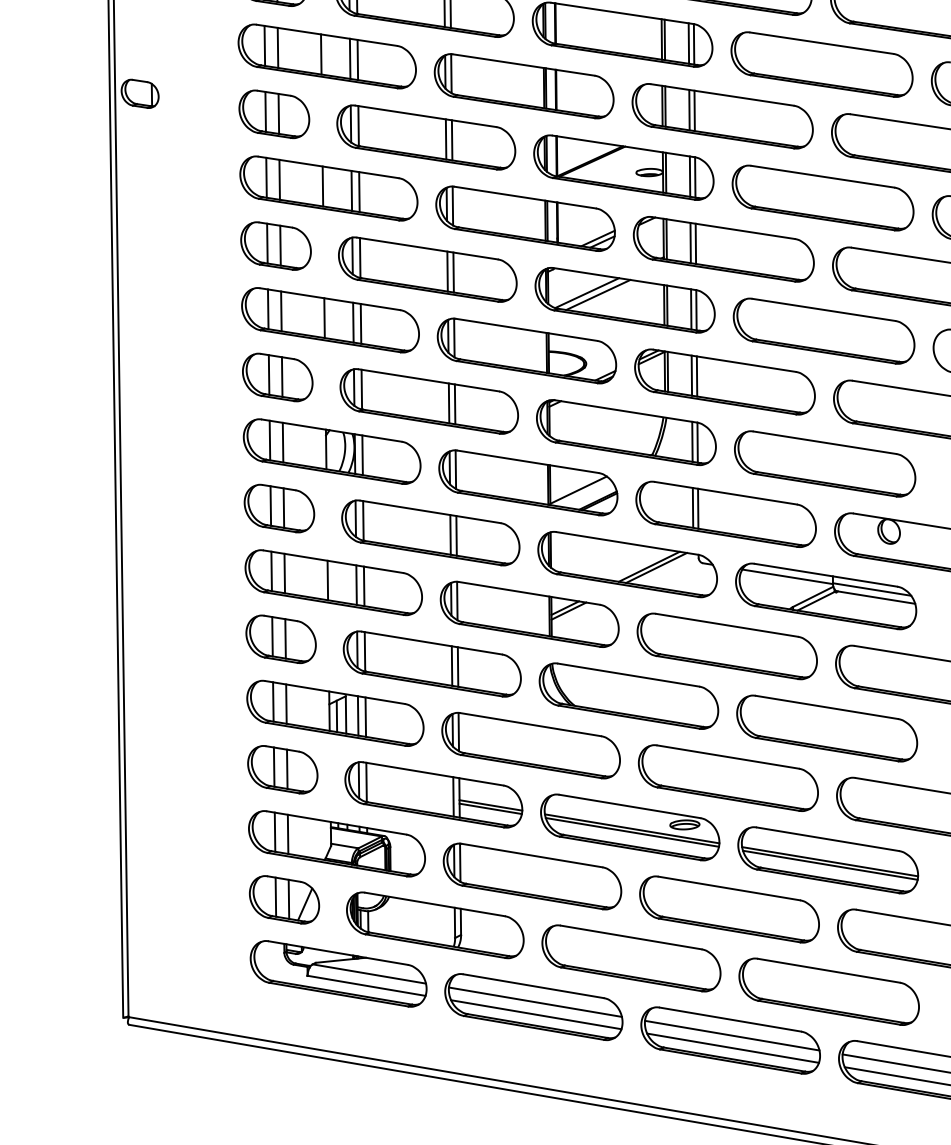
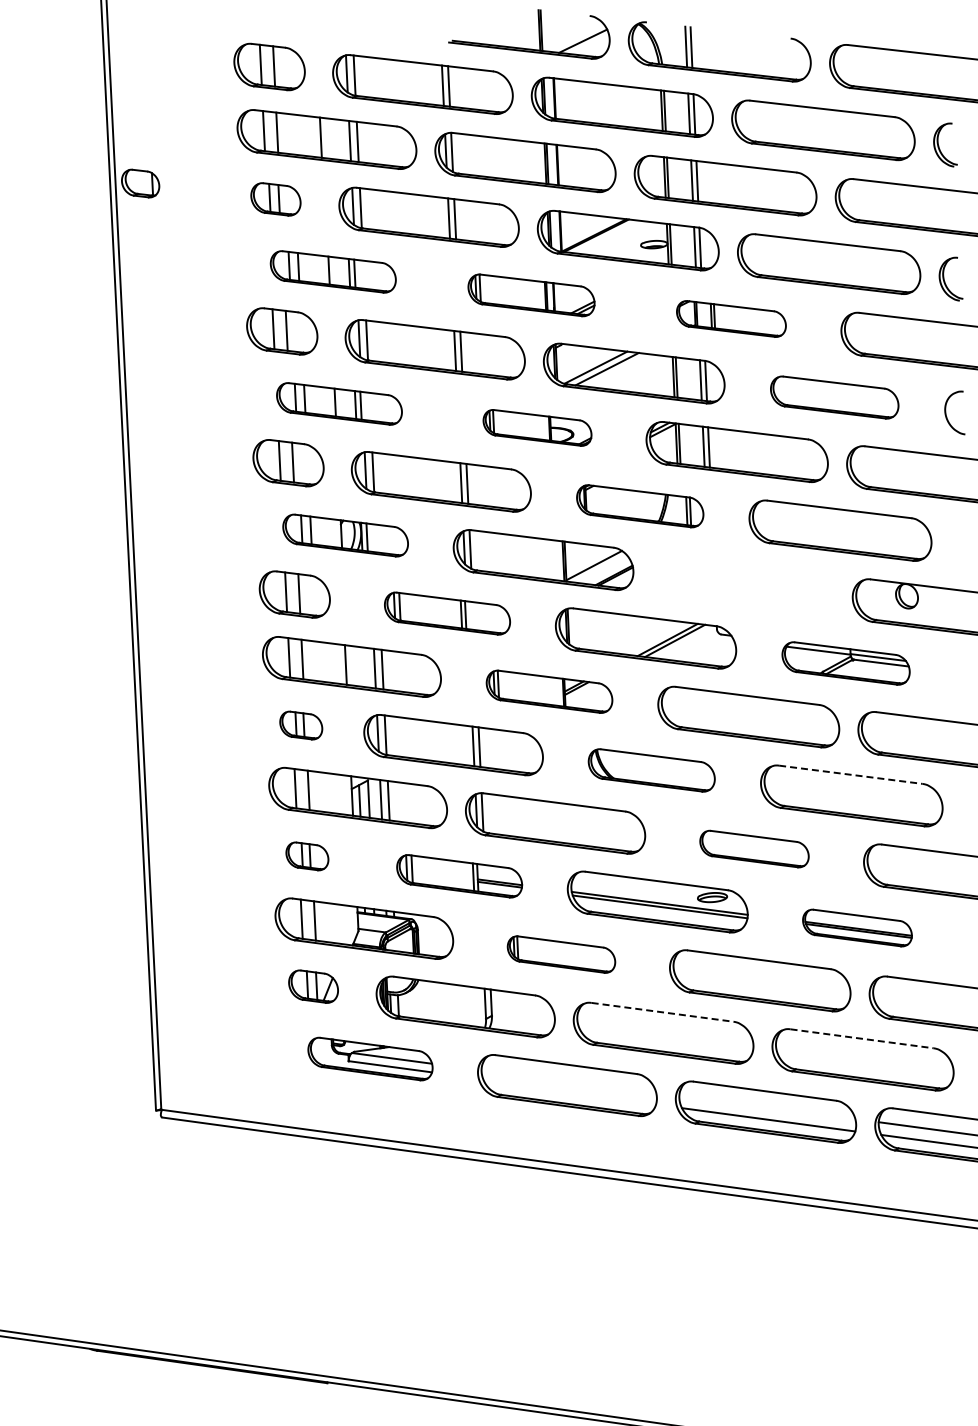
part: (273, 114) -> (275, 199), size x0.7
part: (329, 188) -> (333, 271), size x0.7
part: (525, 218) -> (531, 295), size x0.7
part: (723, 248) -> (731, 318), size x0.6
part: (330, 319) -> (339, 403), size x0.7
part: (823, 331) -> (834, 397), size x0.7
part: (526, 350) -> (537, 427), size x0.6
part: (626, 432) -> (640, 506), size x0.7
part: (331, 451) -> (345, 535), size x0.7
part: (725, 514) -> (742, 584), removed
part: (430, 532) -> (447, 613), size x0.7
part: (825, 596) -> (845, 663), size x0.7
part: (529, 613) -> (549, 691), size x0.7
part: (281, 639) -> (301, 725), size x0.6
part: (628, 696) -> (651, 770), size x0.7
line: (827, 707) -> (851, 774), solid -> dashed
part: (282, 769) -> (307, 856), size x0.6
part: (728, 777) -> (754, 848), size x0.6
part: (433, 795) -> (459, 876), size x0.7
part: (828, 859) -> (857, 927), size x0.6
part: (532, 876) -> (561, 954), size x0.6
part: (284, 899) -> (313, 986), size x0.7
line: (631, 937) -> (662, 1012), solid -> dashed
line: (829, 970) -> (862, 1038), solid -> dashed
part: (338, 973) -> (370, 1058), size x0.7
line: (535, 1002) -> (568, 1080), removed
line: (536, 1014) -> (570, 1092), removed
line: (732, 1035) -> (767, 1107), removed

